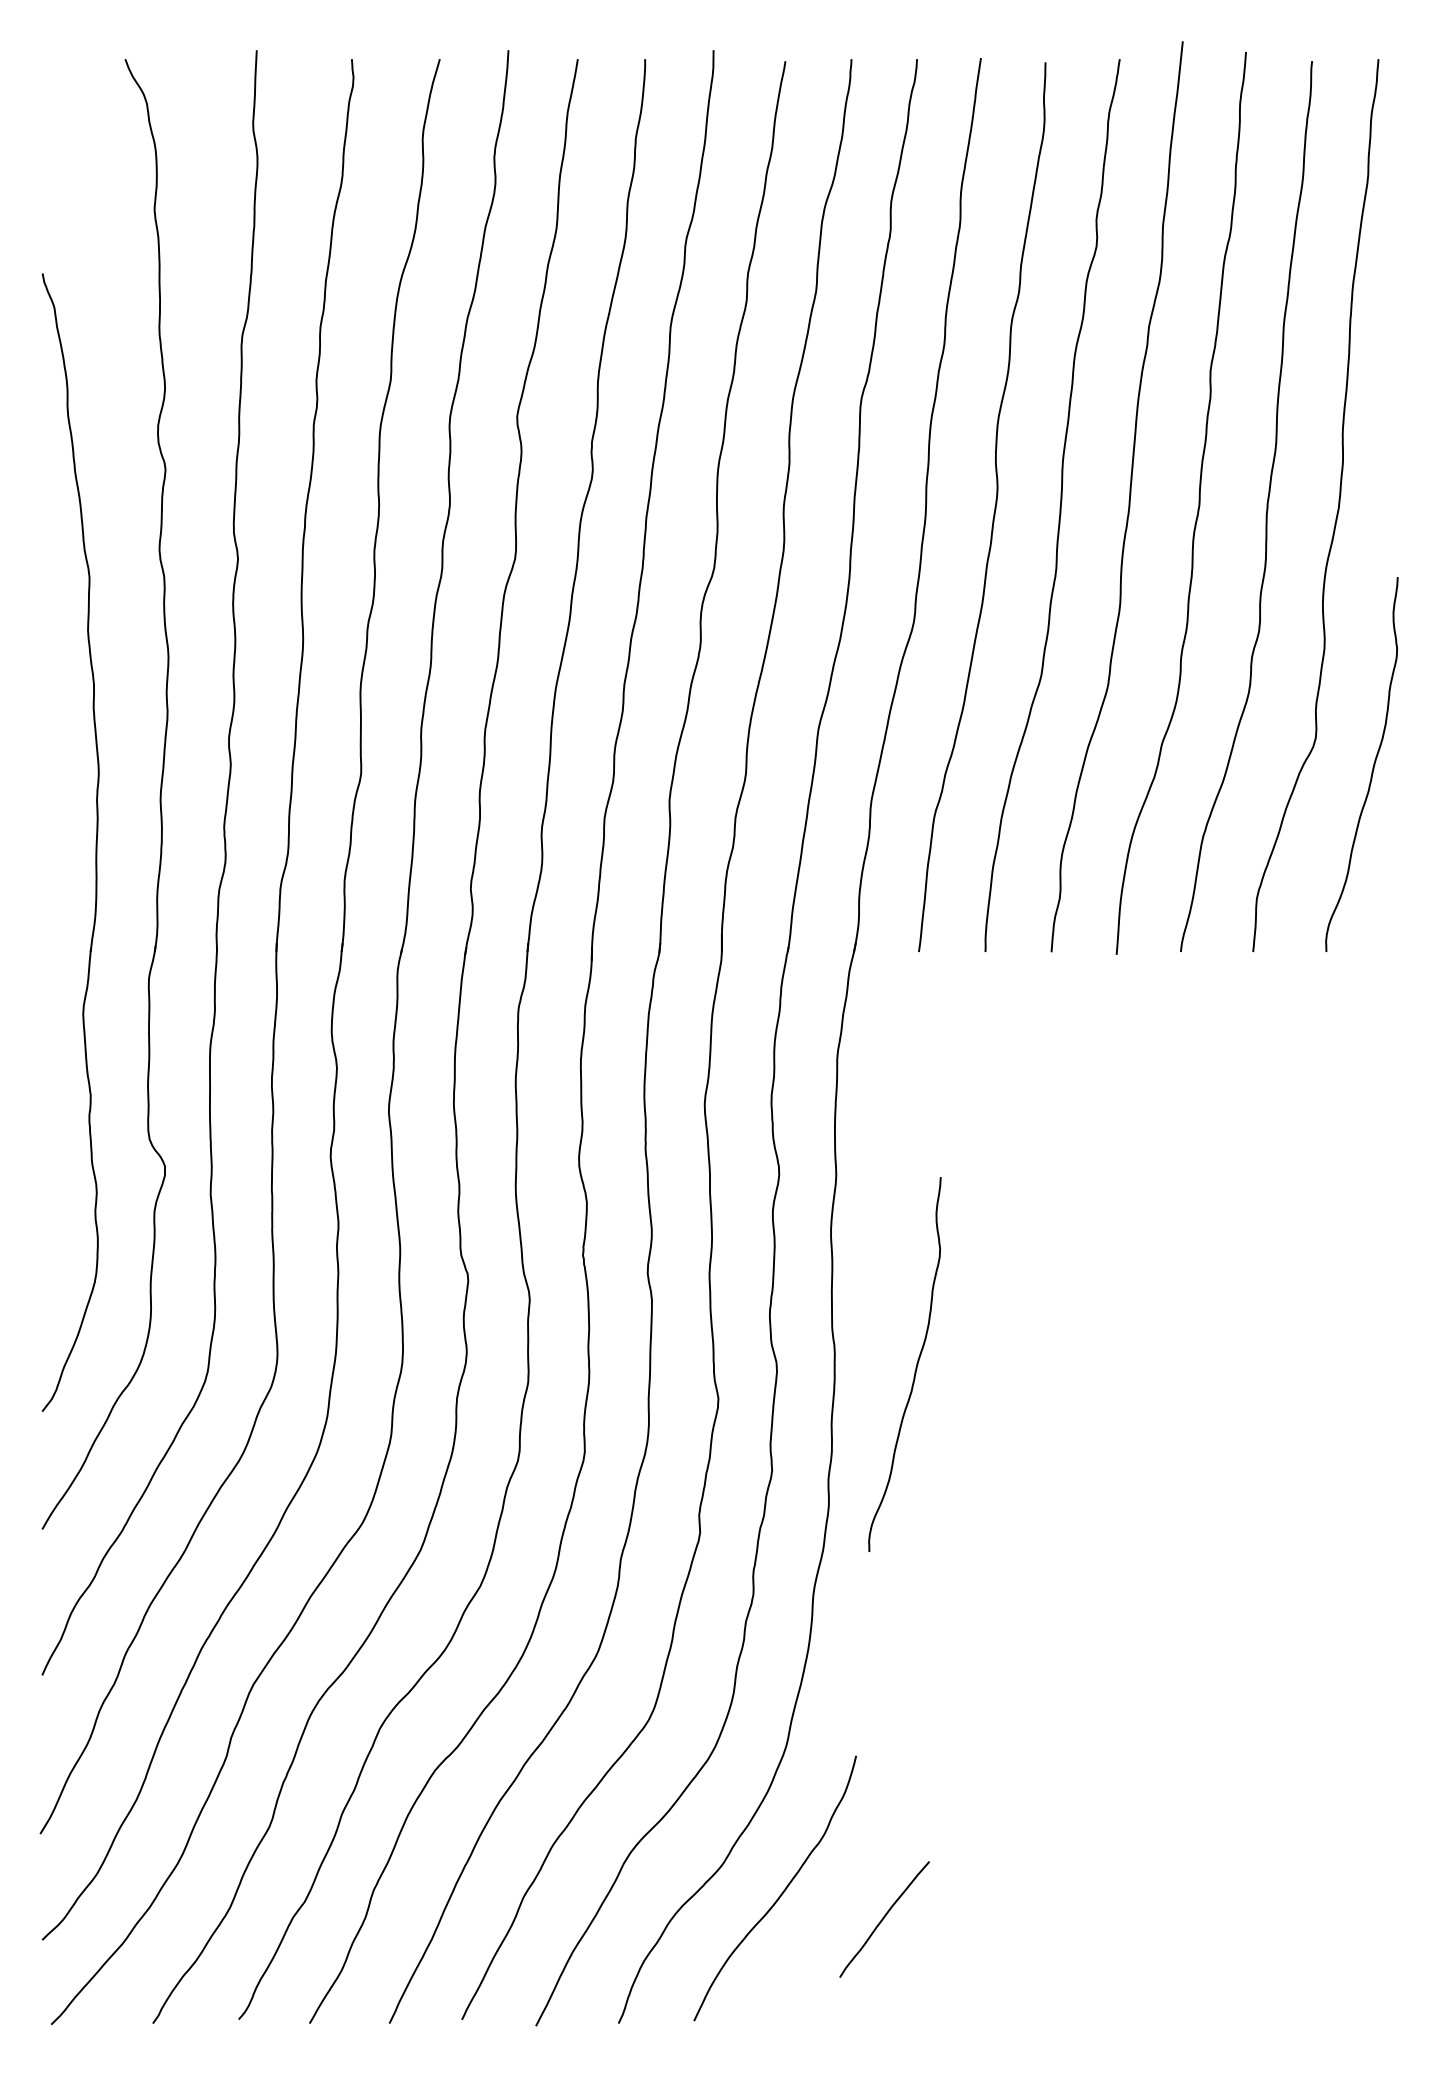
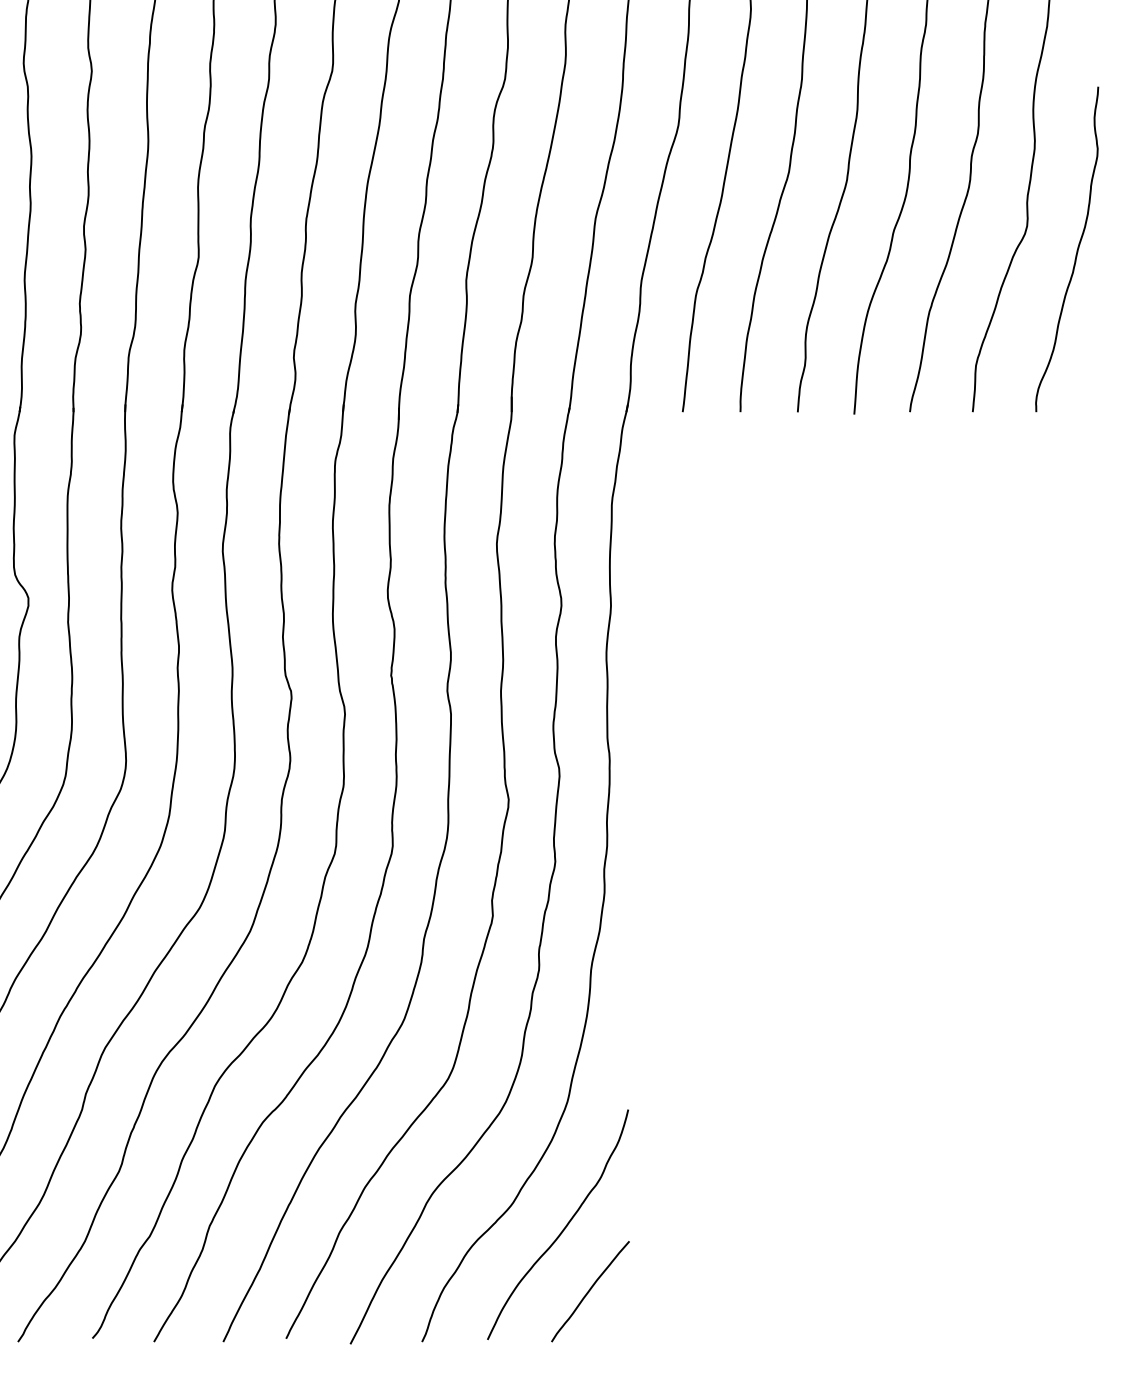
curve: (915, 1367) -> (679, 772), removed
curve: (884, 1918) -> (590, 1290), moved

